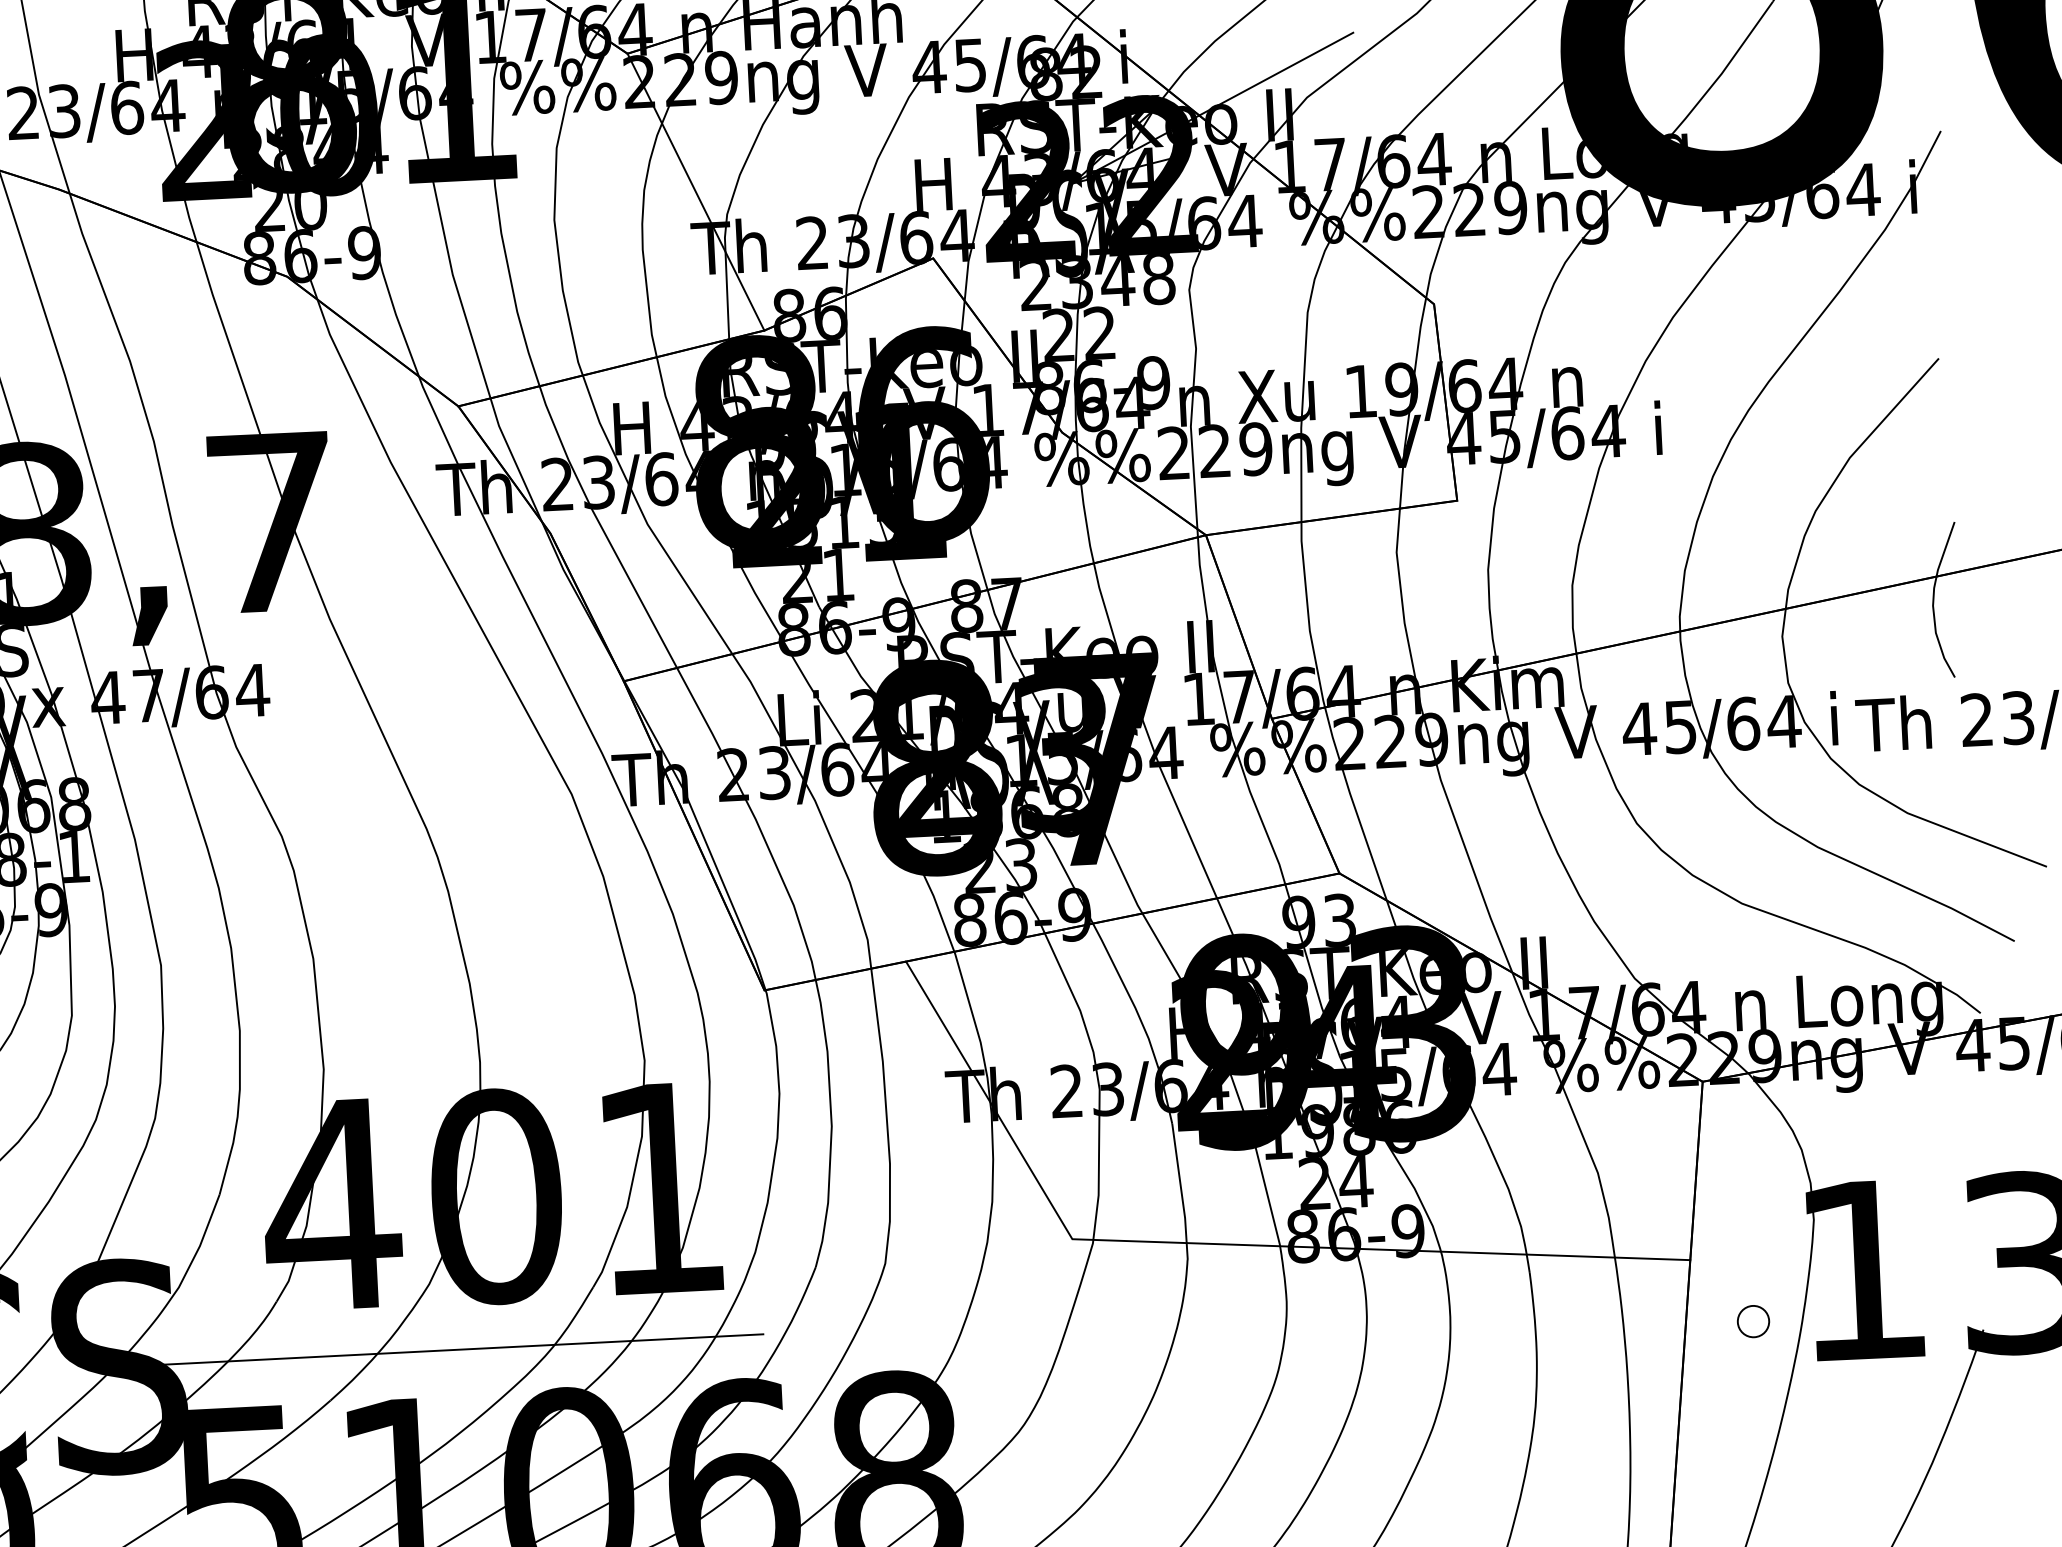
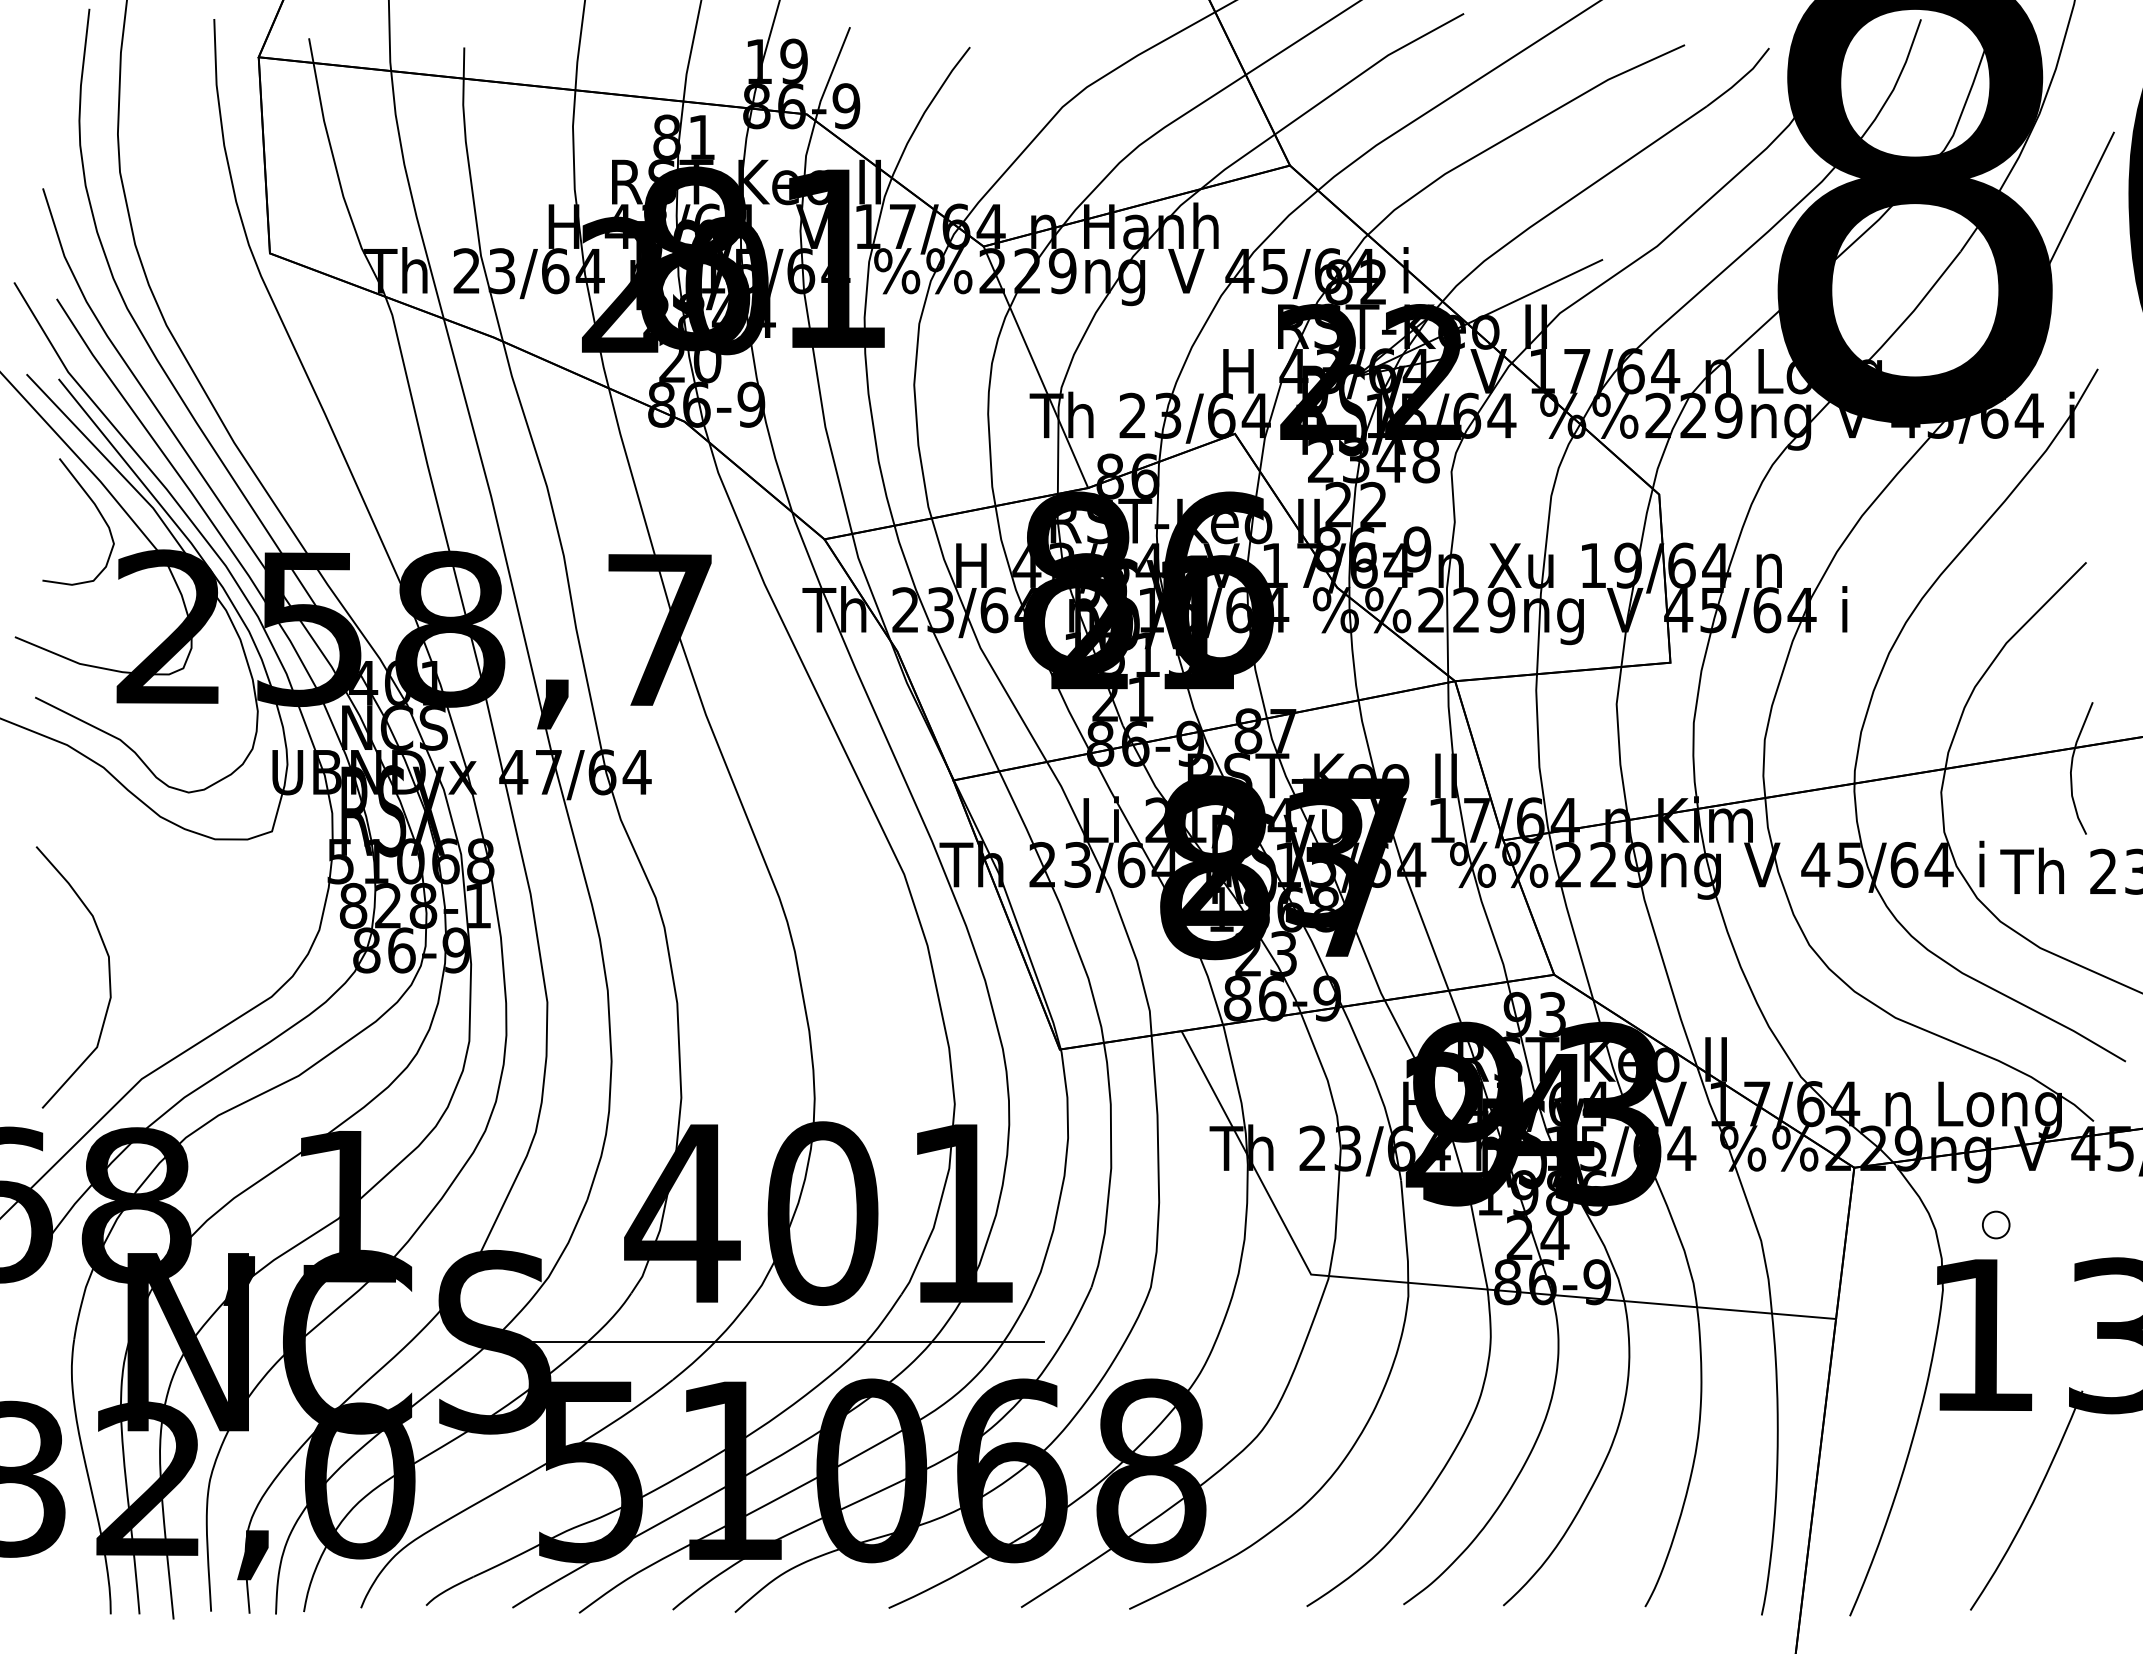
part: (1753, 1320) -> (1996, 1224), moved

